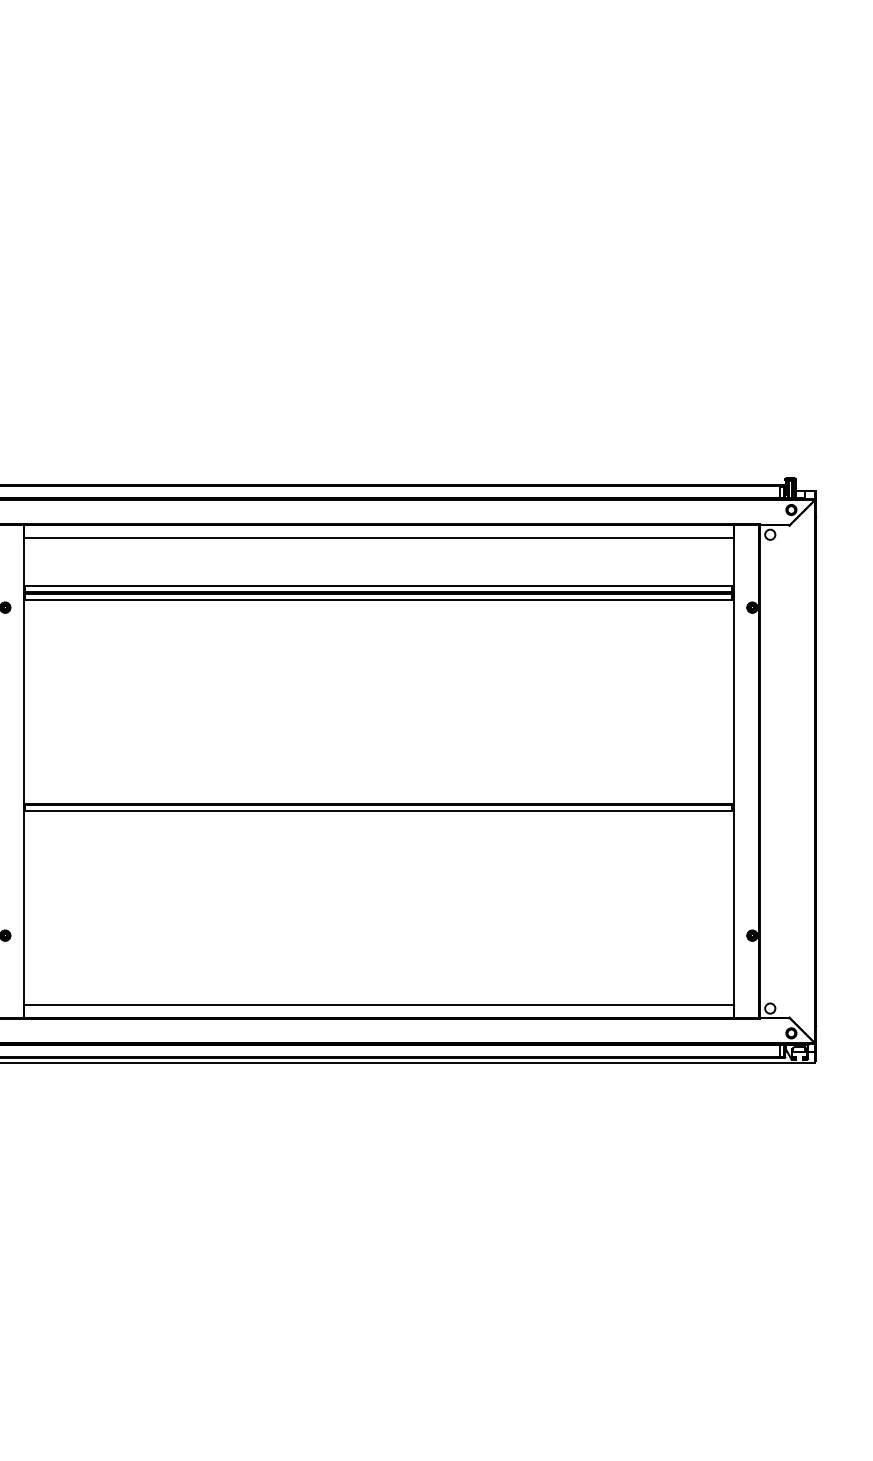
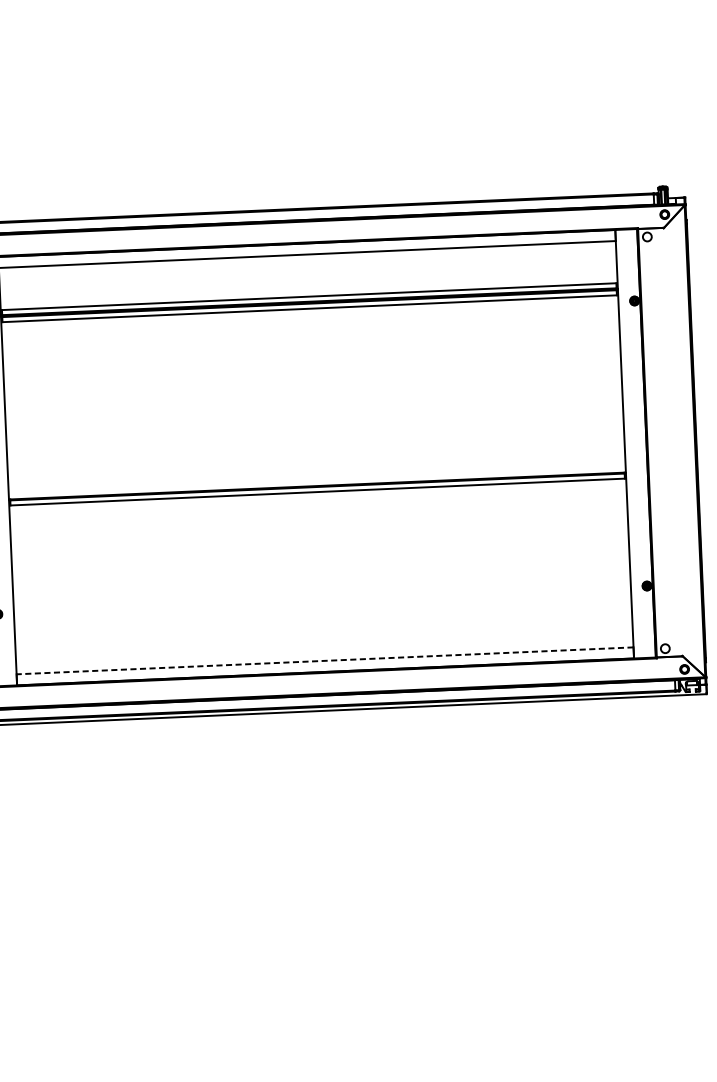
line: (378, 1005) -> (324, 660), solid -> dashed

